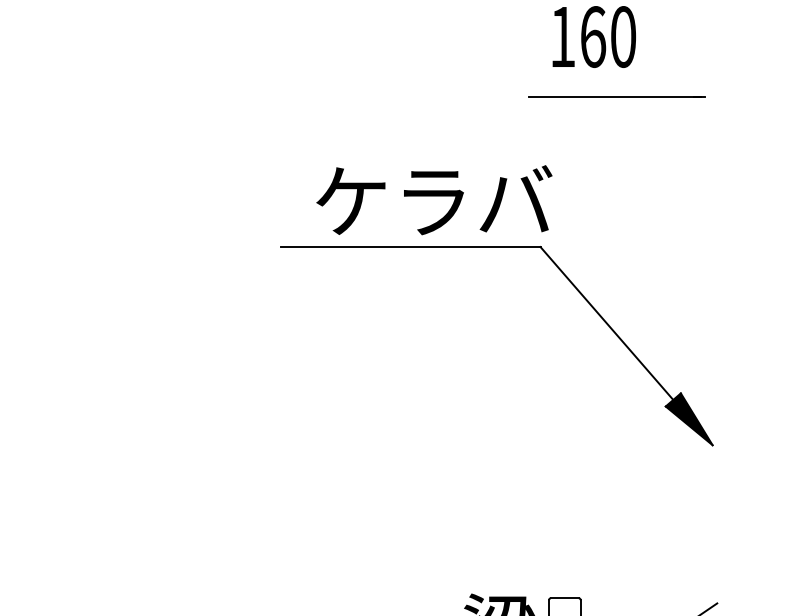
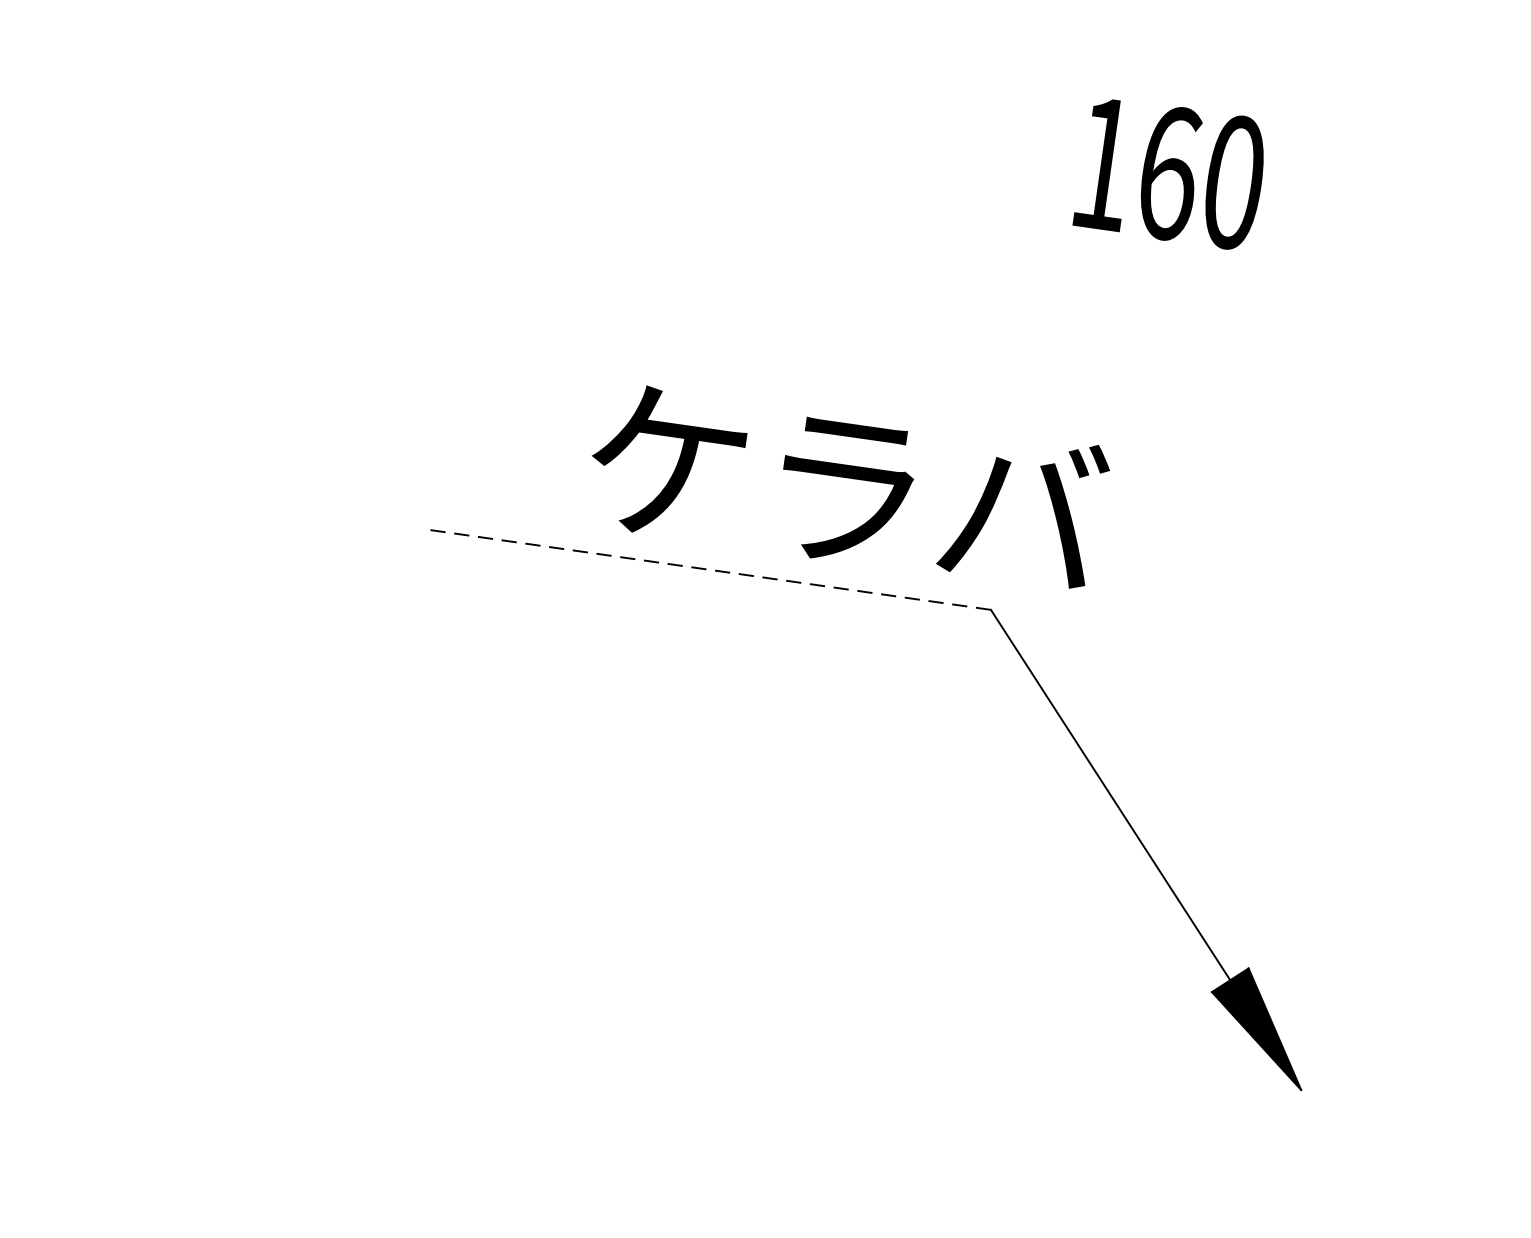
line: (616, 96) -> (1200, 308), removed
text: (434, 200) -> (847, 487), moved
line: (410, 247) -> (710, 570), solid -> dashed

